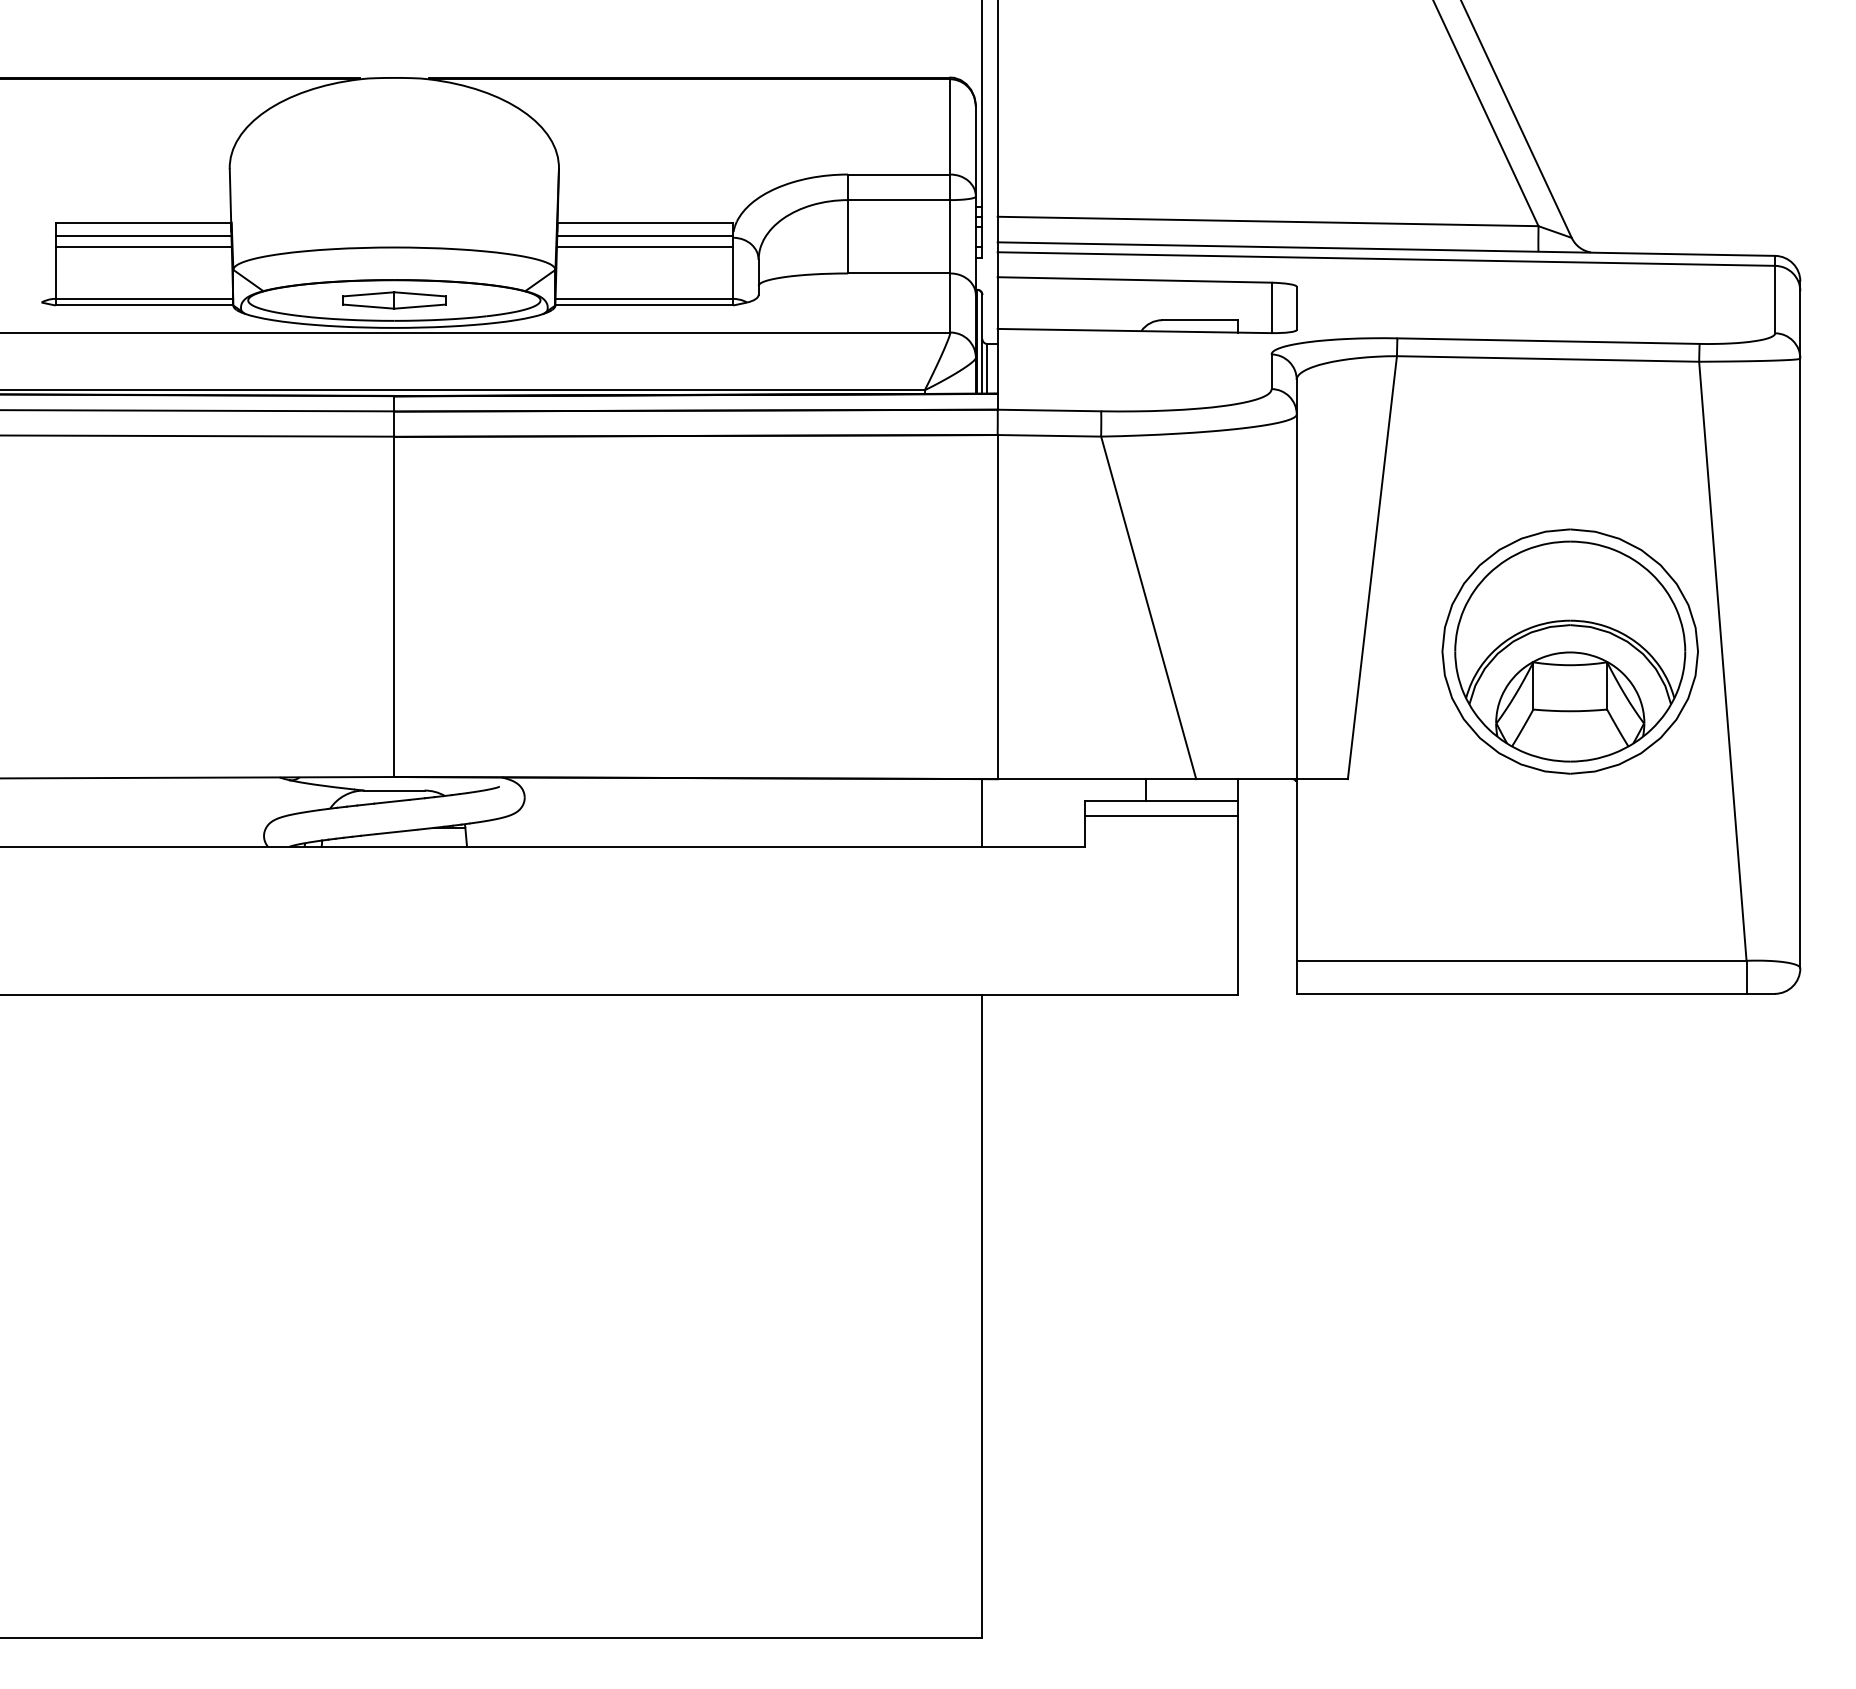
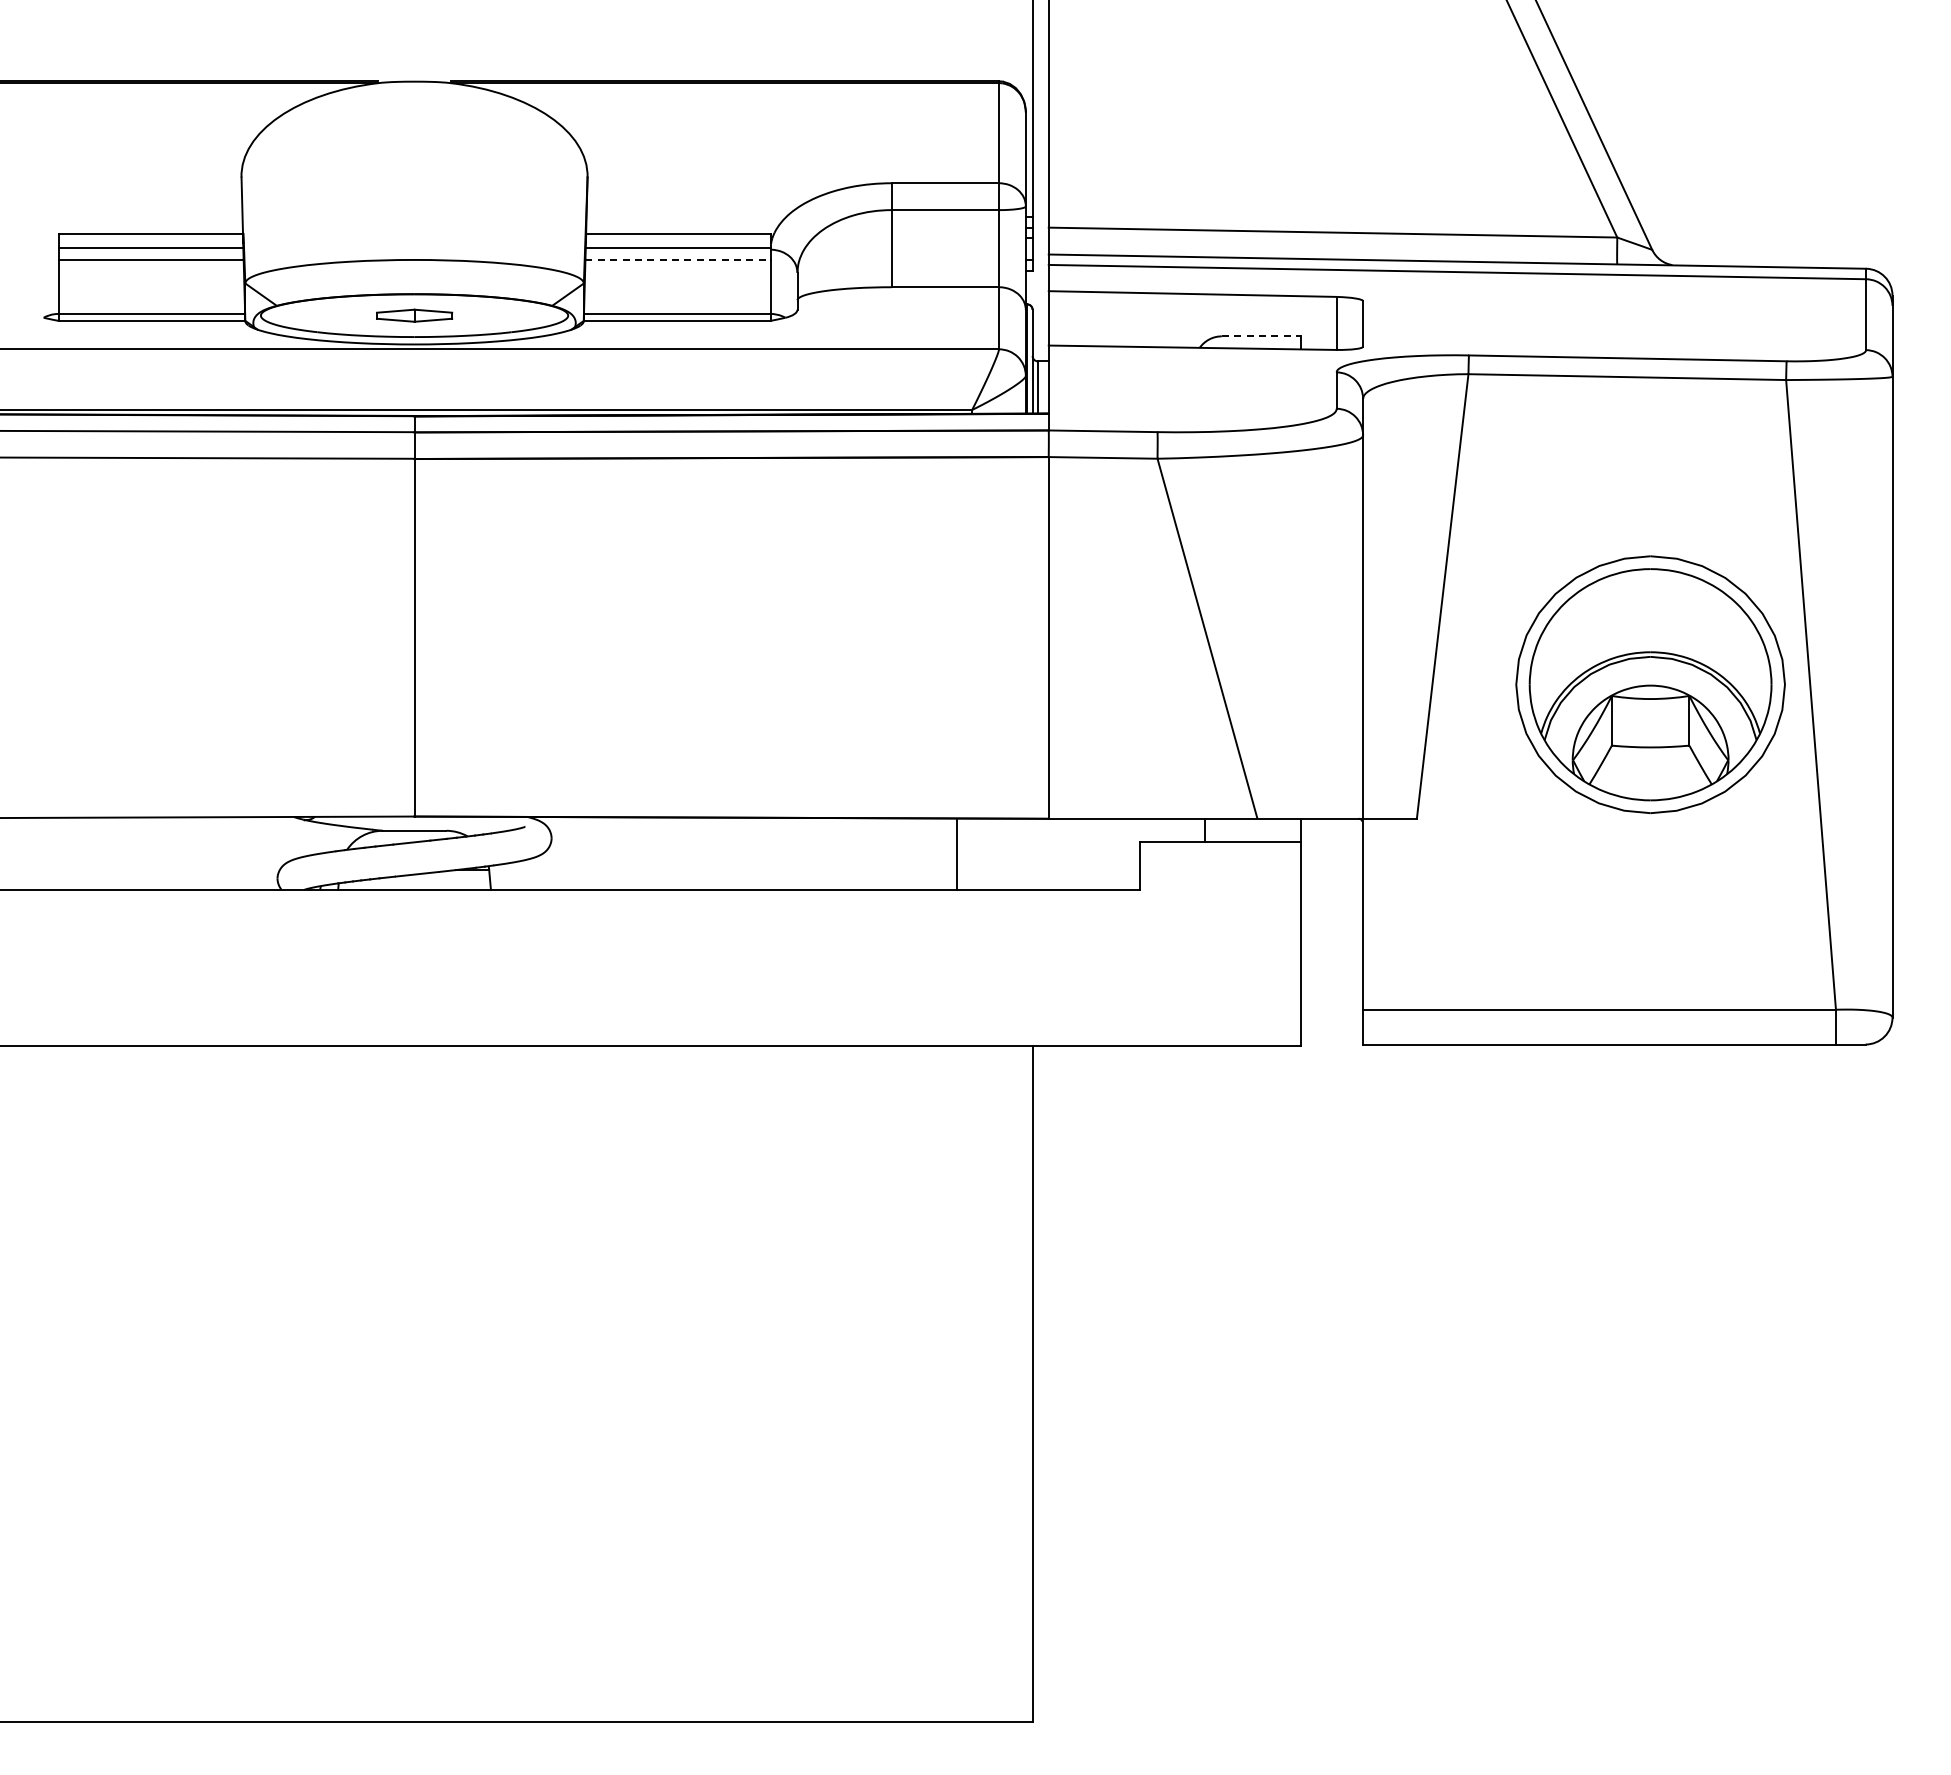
line: (645, 247) -> (678, 259), solid -> dashed
part: (394, 300) -> (414, 315), size x0.7
line: (1200, 320) -> (1261, 336), solid -> dashed
line: (982, 812) -> (956, 853), moved
line: (1161, 815) -> (1220, 857), removed

